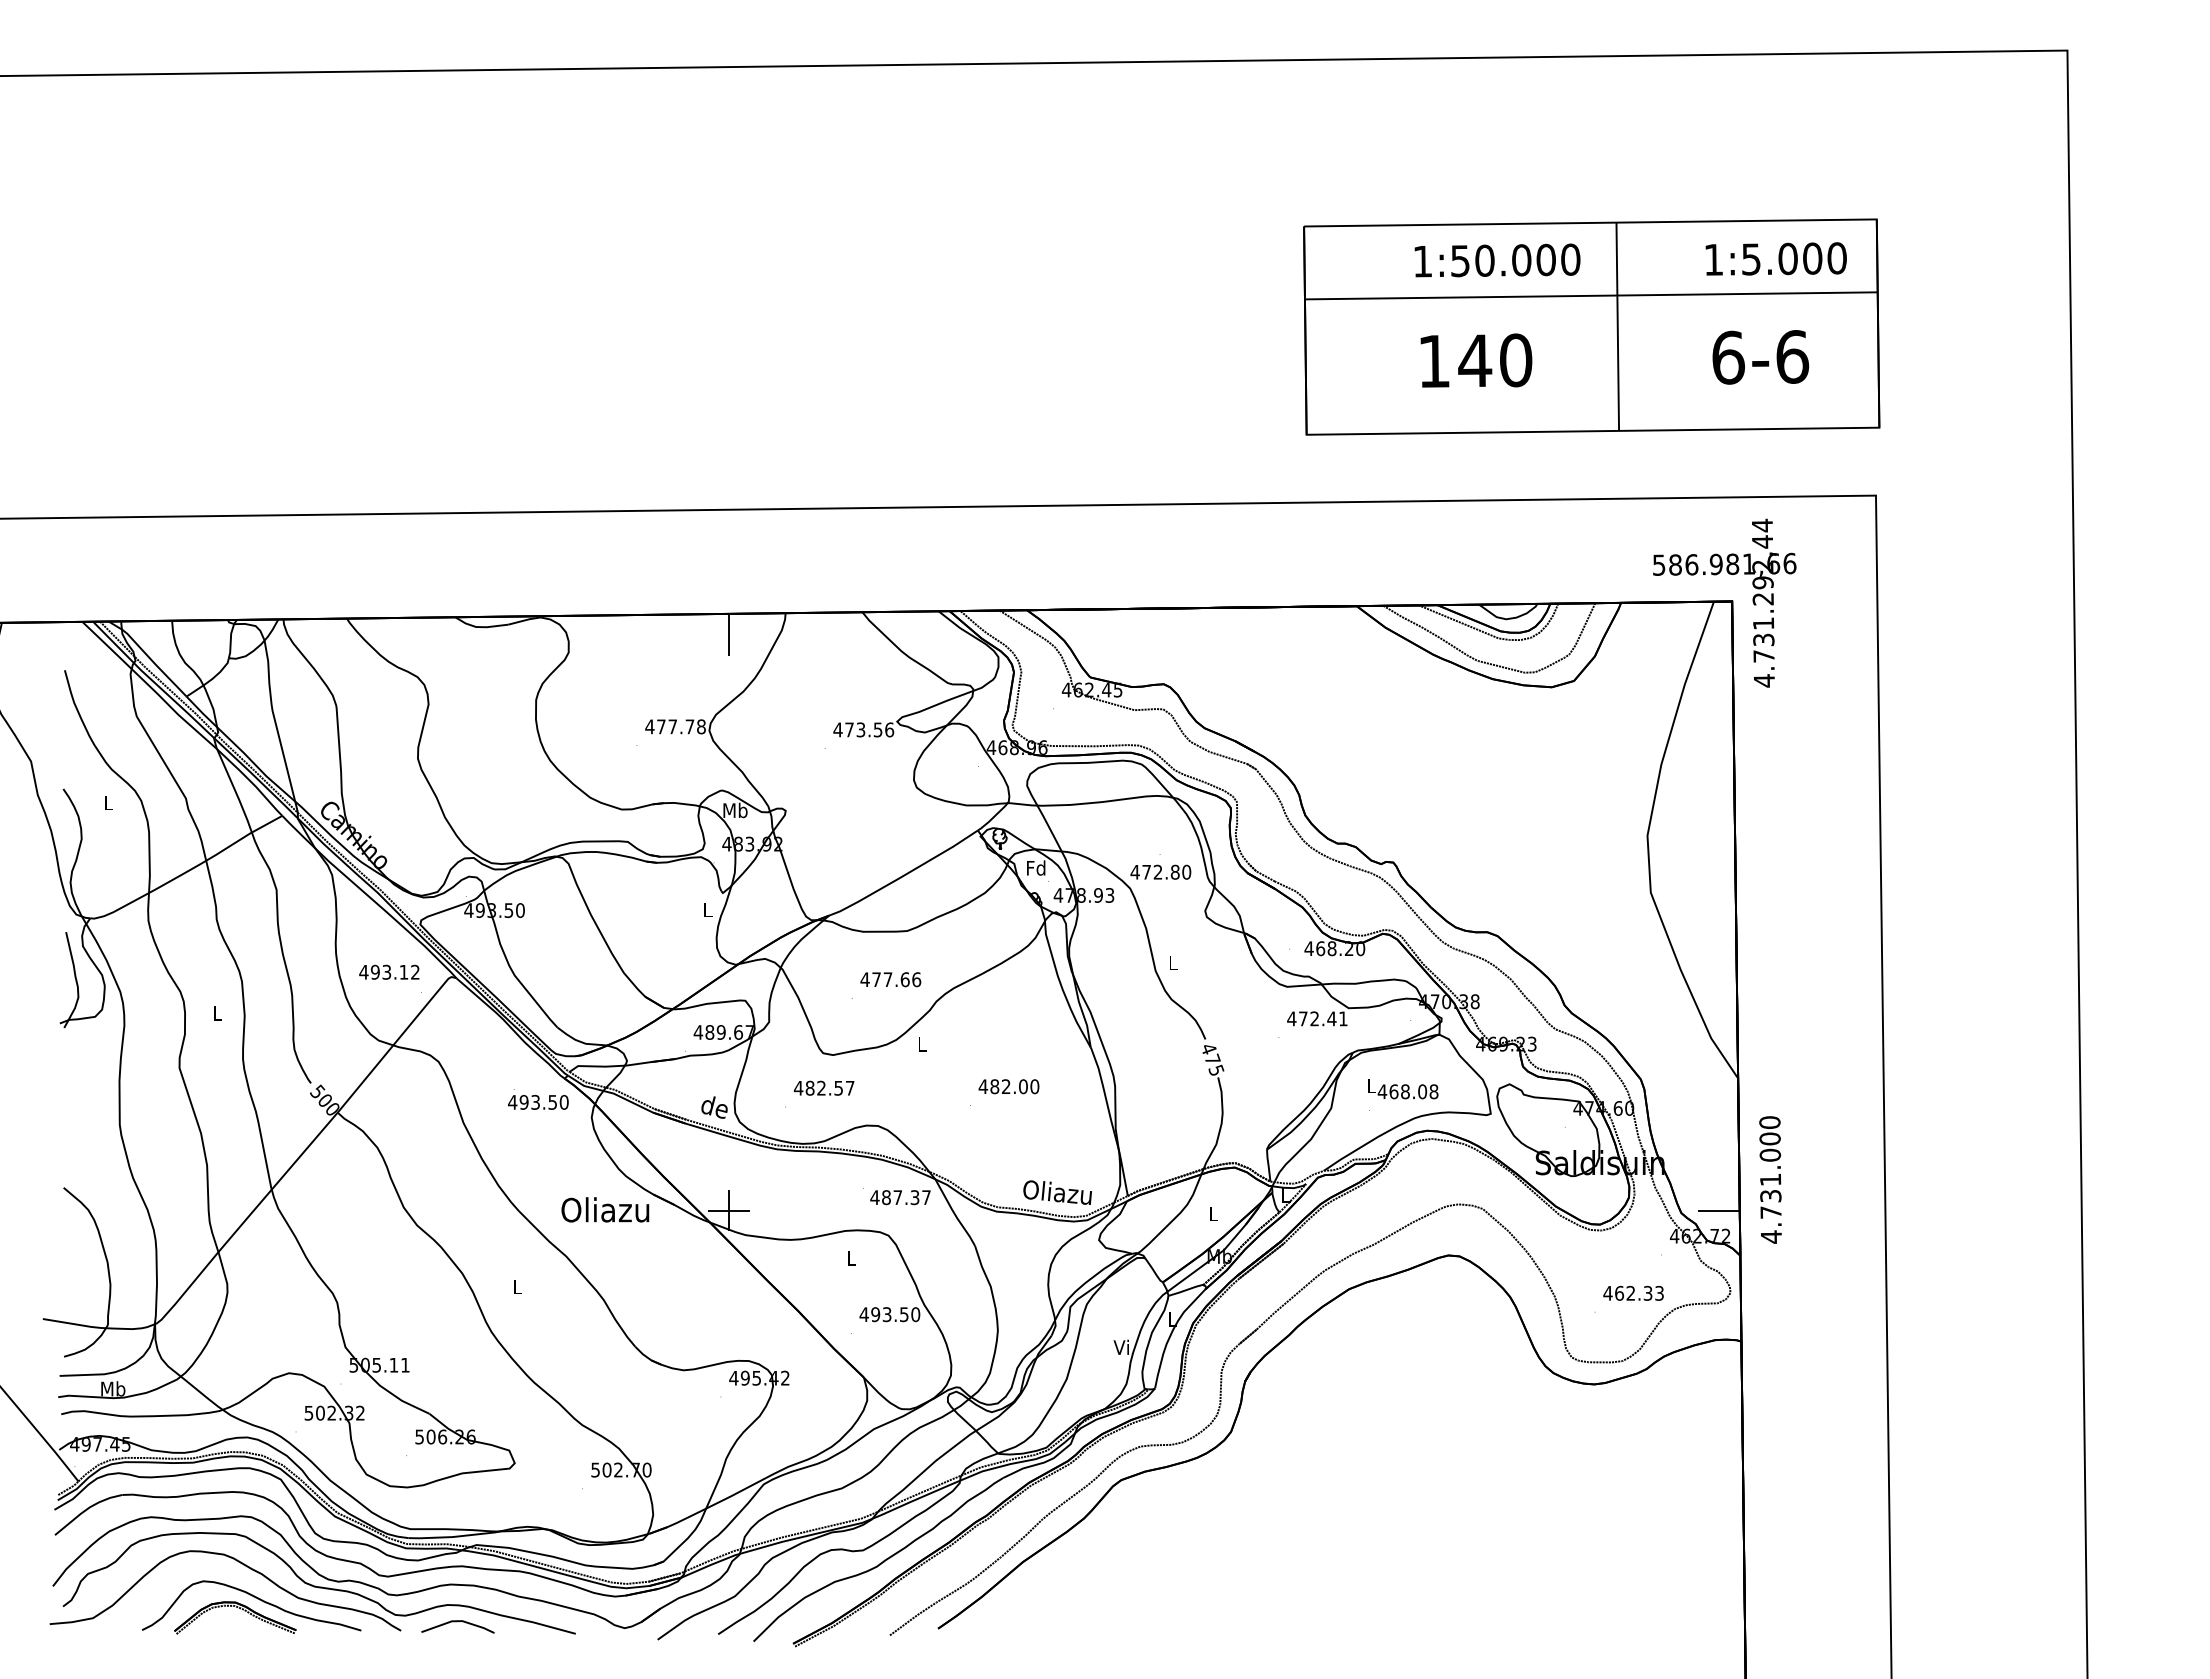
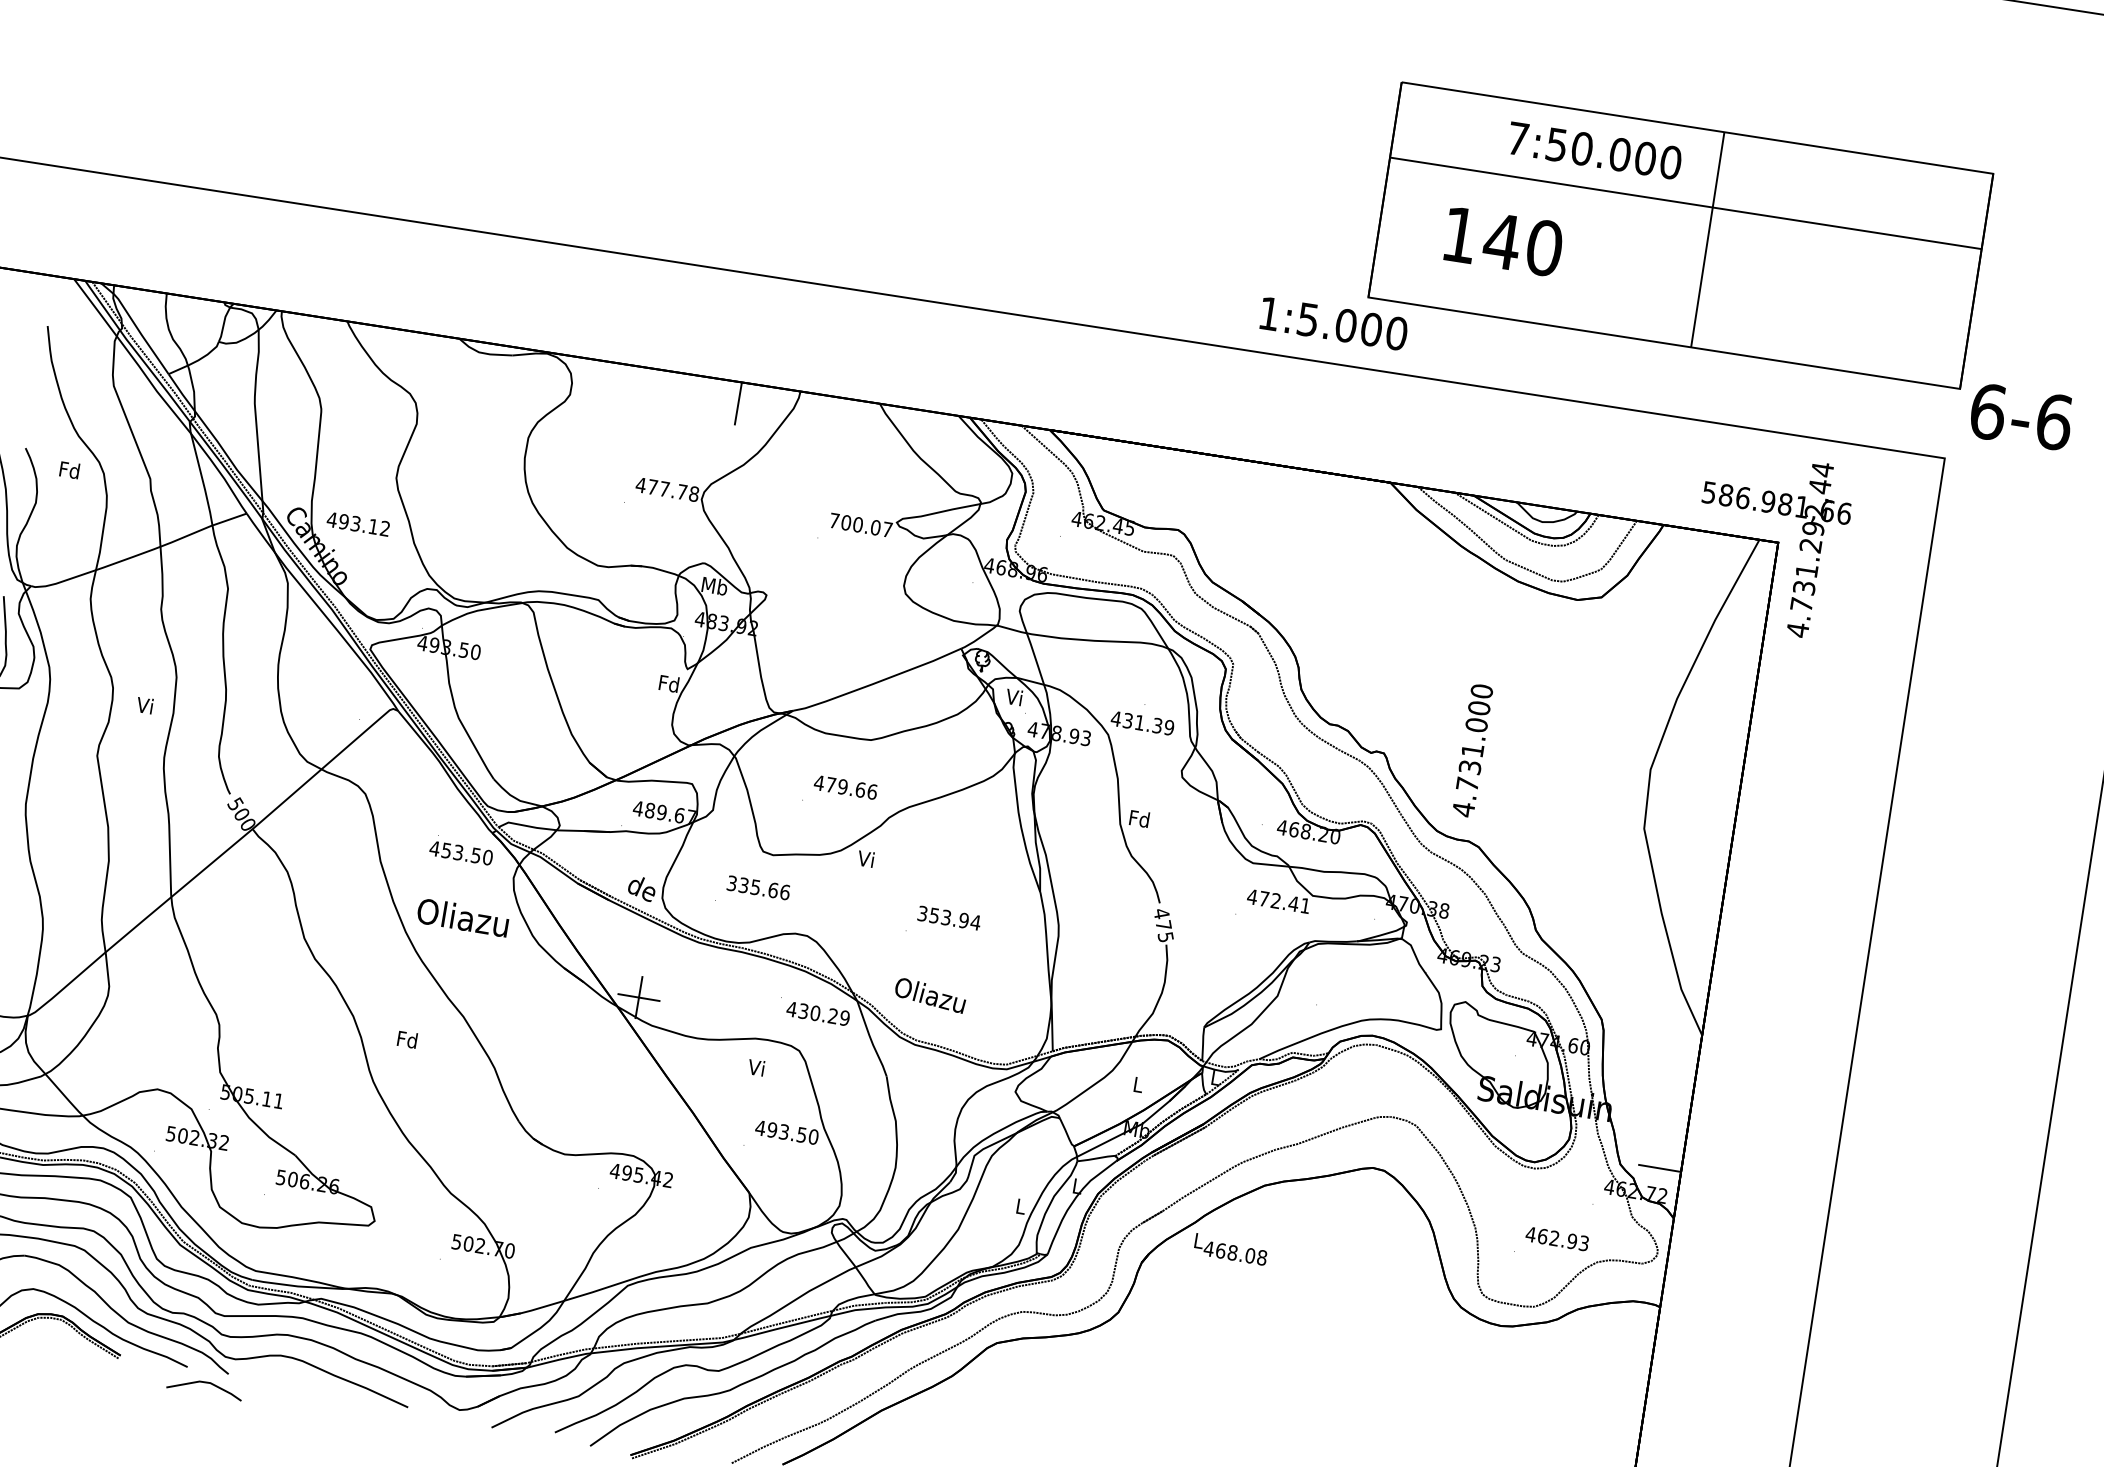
text: (1775, 258) -> (1333, 323), moved
text: (1422, 261) -> (1517, 138), 1:50.000 -> 7:50.000
text: (1760, 357) -> (2021, 416), moved
text: (1476, 360) -> (1503, 241), moved
text: (863, 729) -> (860, 524), 473.56 -> 700.07
text: (108, 802) -> (69, 469), L -> Fd
text: (1036, 867) -> (1015, 696), Fd -> Vi
text: (1166, 871) -> (1148, 723), 472.80 -> 431.39
text: (707, 909) -> (668, 683), L -> Fd
text: (1172, 962) -> (1139, 818), L -> Fd
text: (389, 971) -> (358, 523), moved
text: (887, 979) -> (842, 786), 477.66 -> 479.66
text: (216, 1012) -> (144, 704), L -> Vi
text: (920, 1043) -> (865, 858), L -> Vi
text: (1008, 1086) -> (948, 917), 482.00 -> 353.94
text: (823, 1087) -> (757, 886), 482.57 -> 335.66
text: (1403, 1089) -> (1231, 1250), moved
text: (523, 1102) -> (445, 850), 493.50 -> 453.50
text: (1770, 1179) -> (1472, 750), moved
text: (1057, 1192) -> (930, 995), moved
text: (906, 1197) -> (824, 1014), 487.37 -> 430.29
text: (605, 1209) -> (463, 917), moved
text: (850, 1257) -> (756, 1066), L -> Vi
text: (516, 1286) -> (406, 1039), L -> Fd
text: (1647, 1293) -> (1571, 1241), 462.33 -> 462.93
text: (1120, 1346) -> (1019, 1205), Vi -> L
line: (457, 1622) -> (205, 1383), moved

